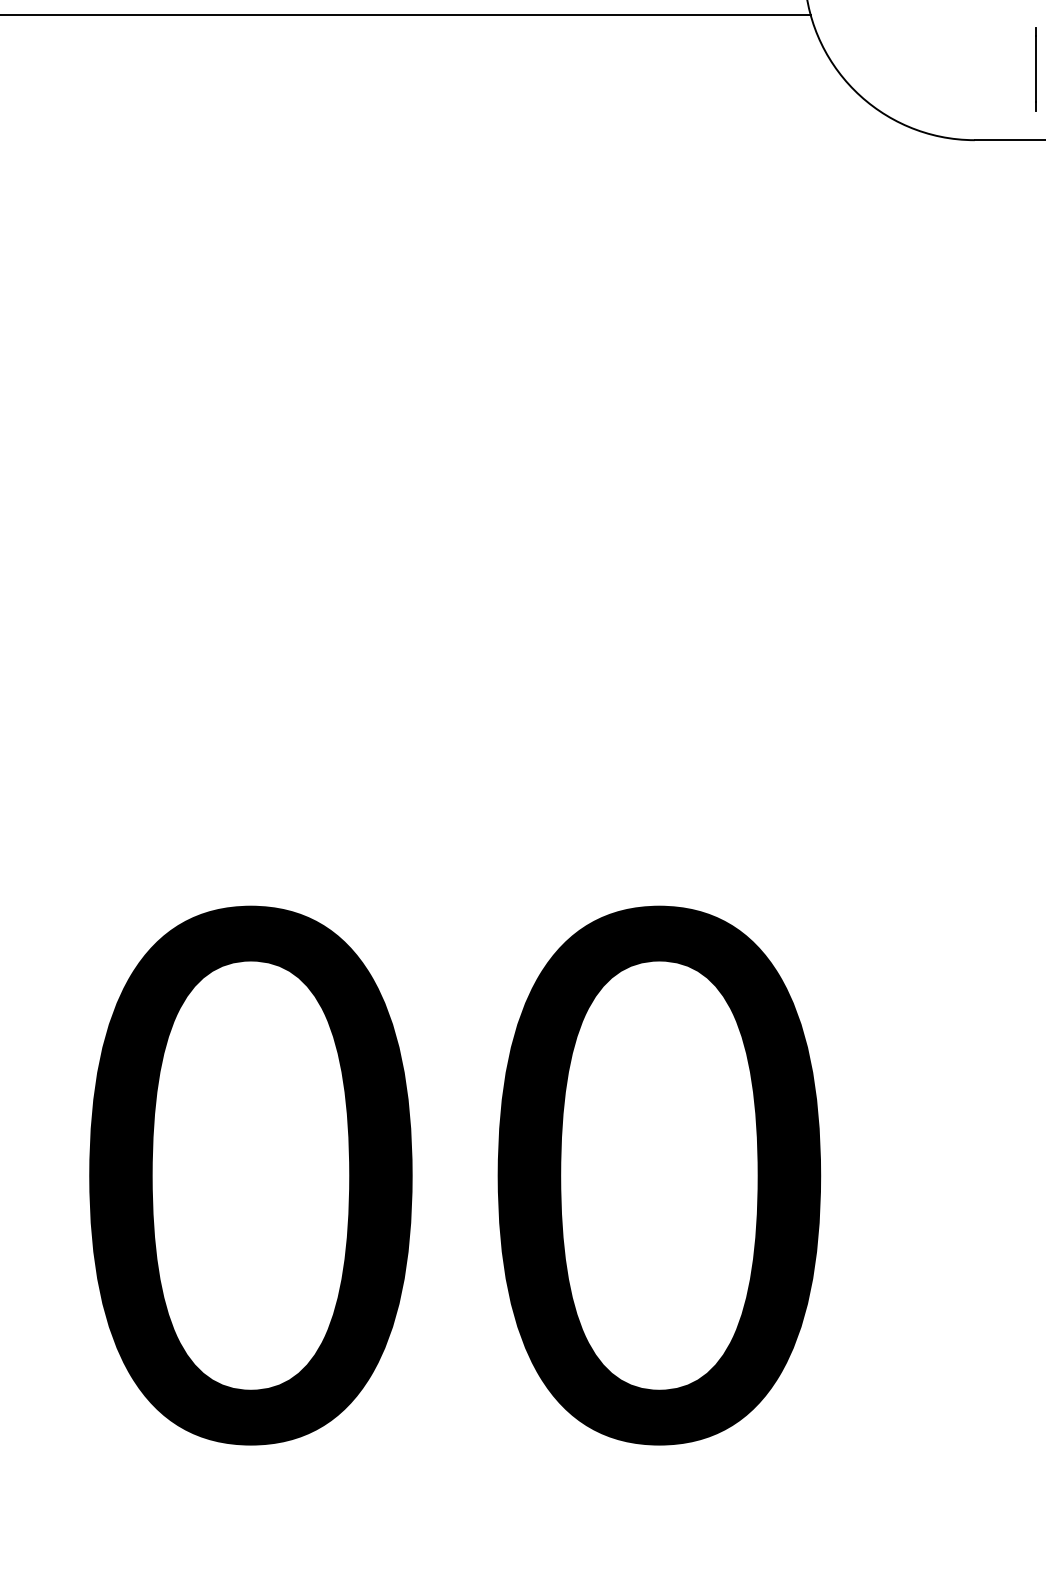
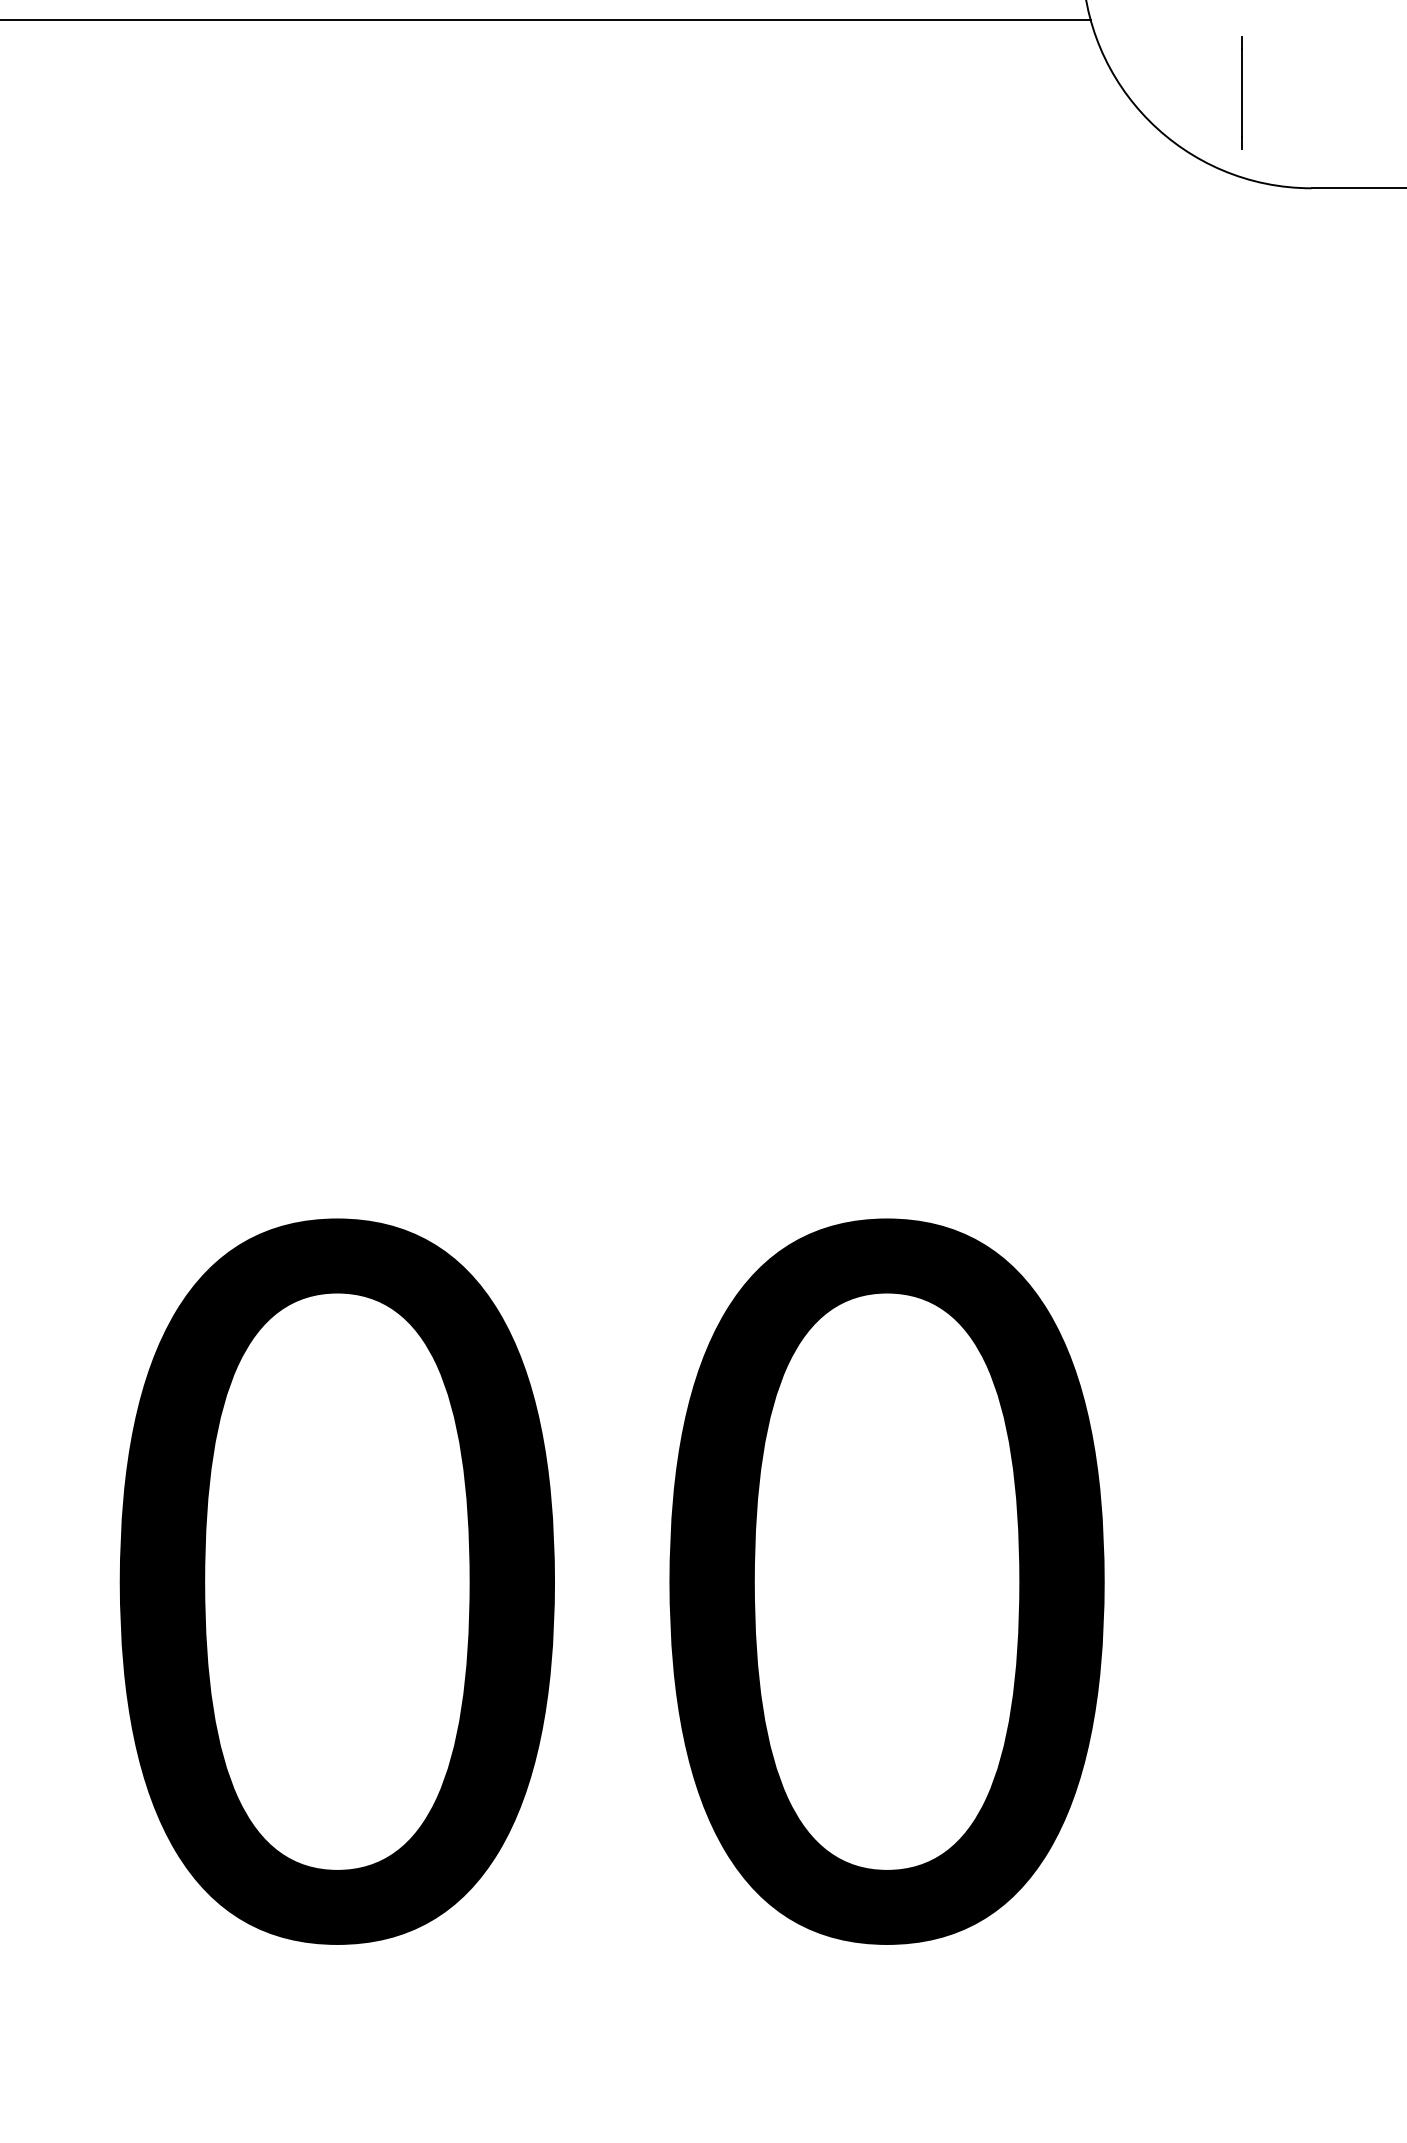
line: (1034, 69) -> (1241, 92), moved

